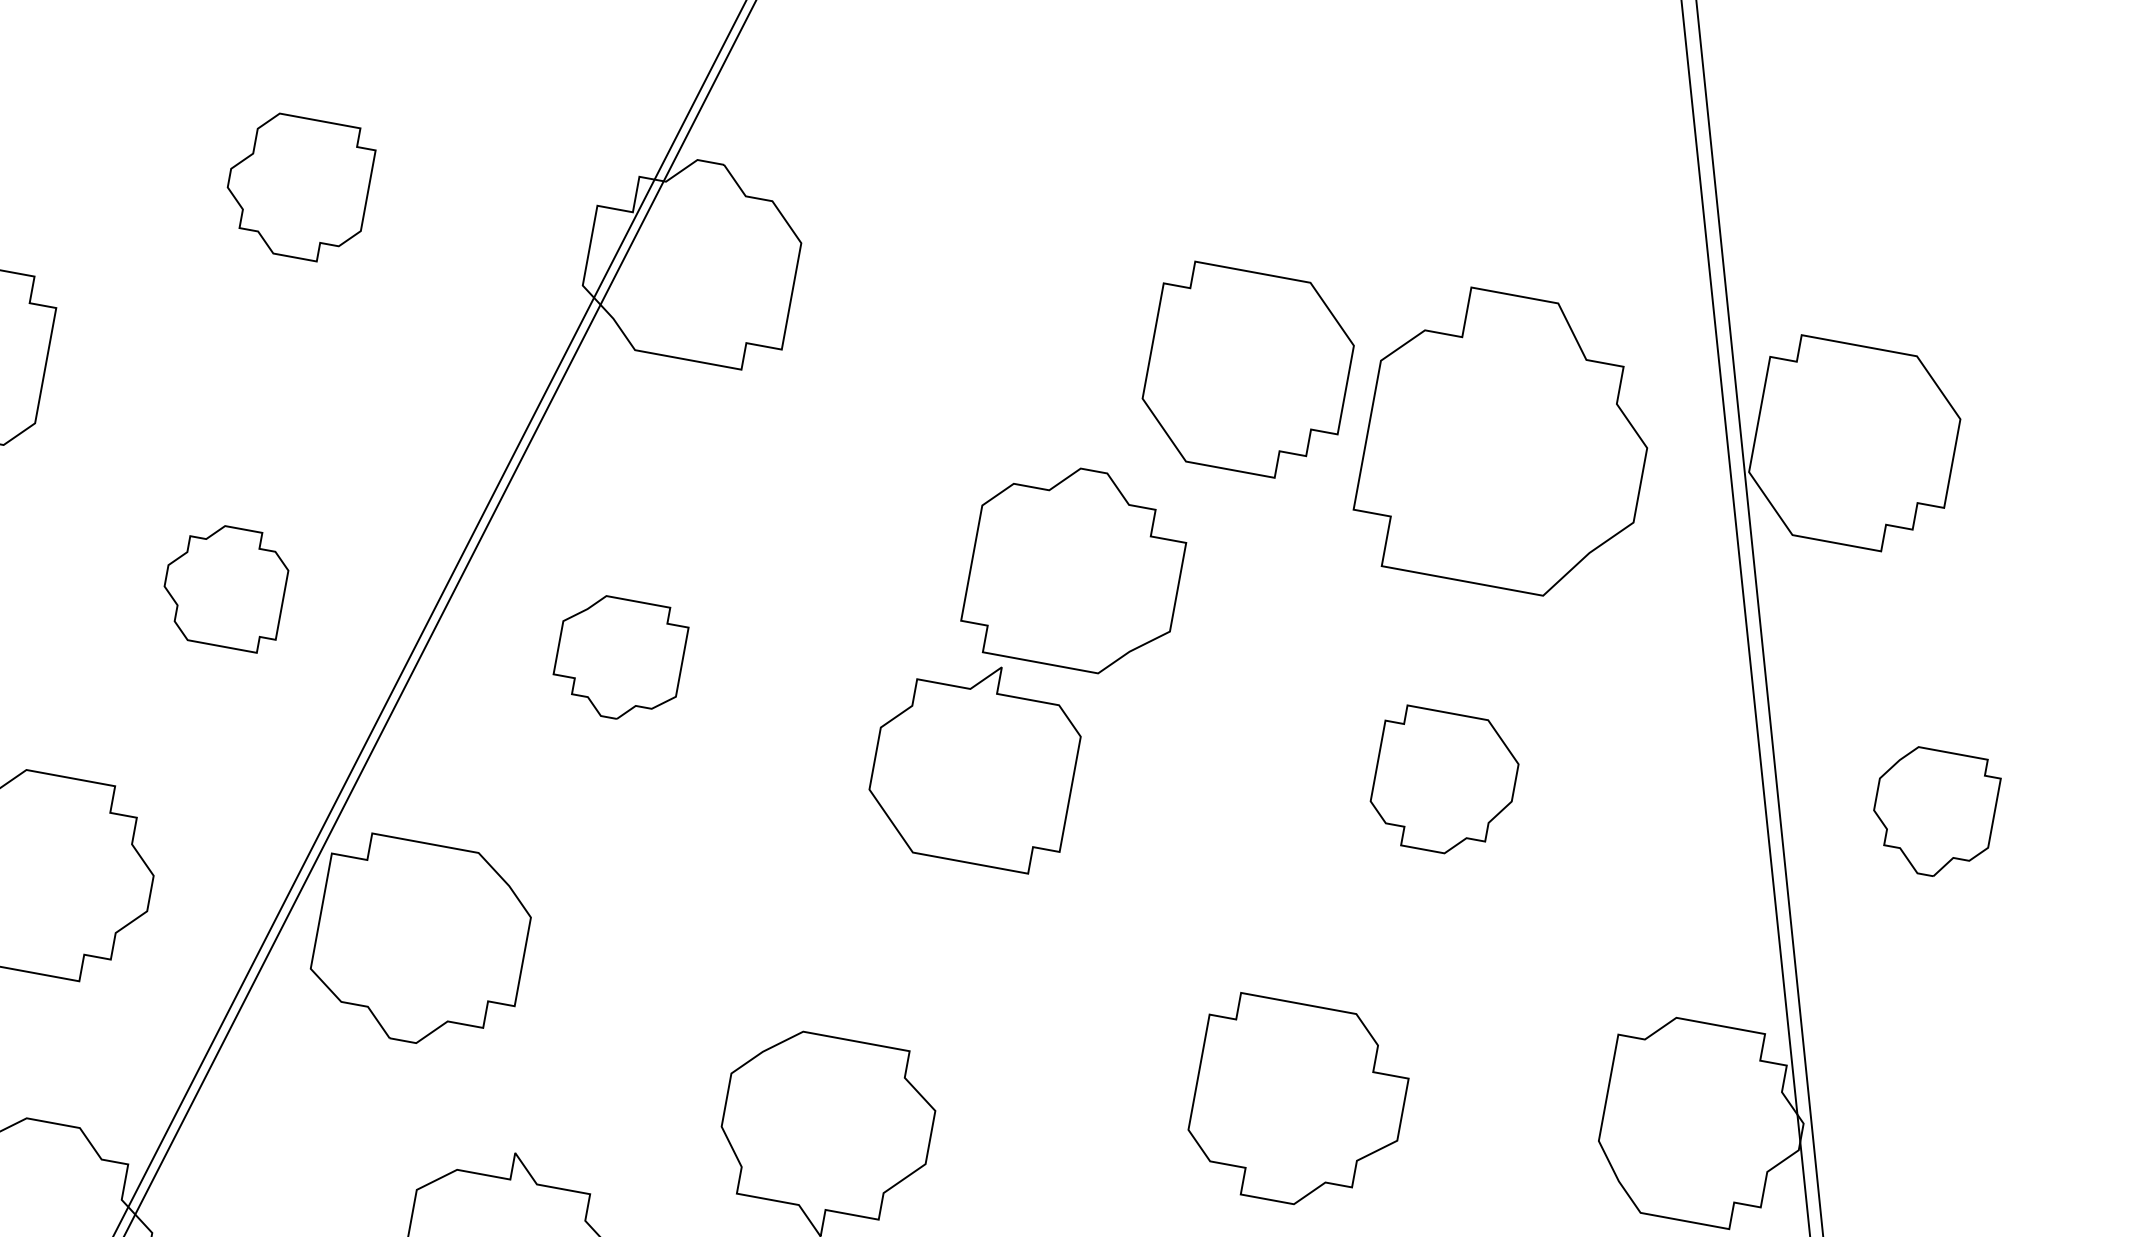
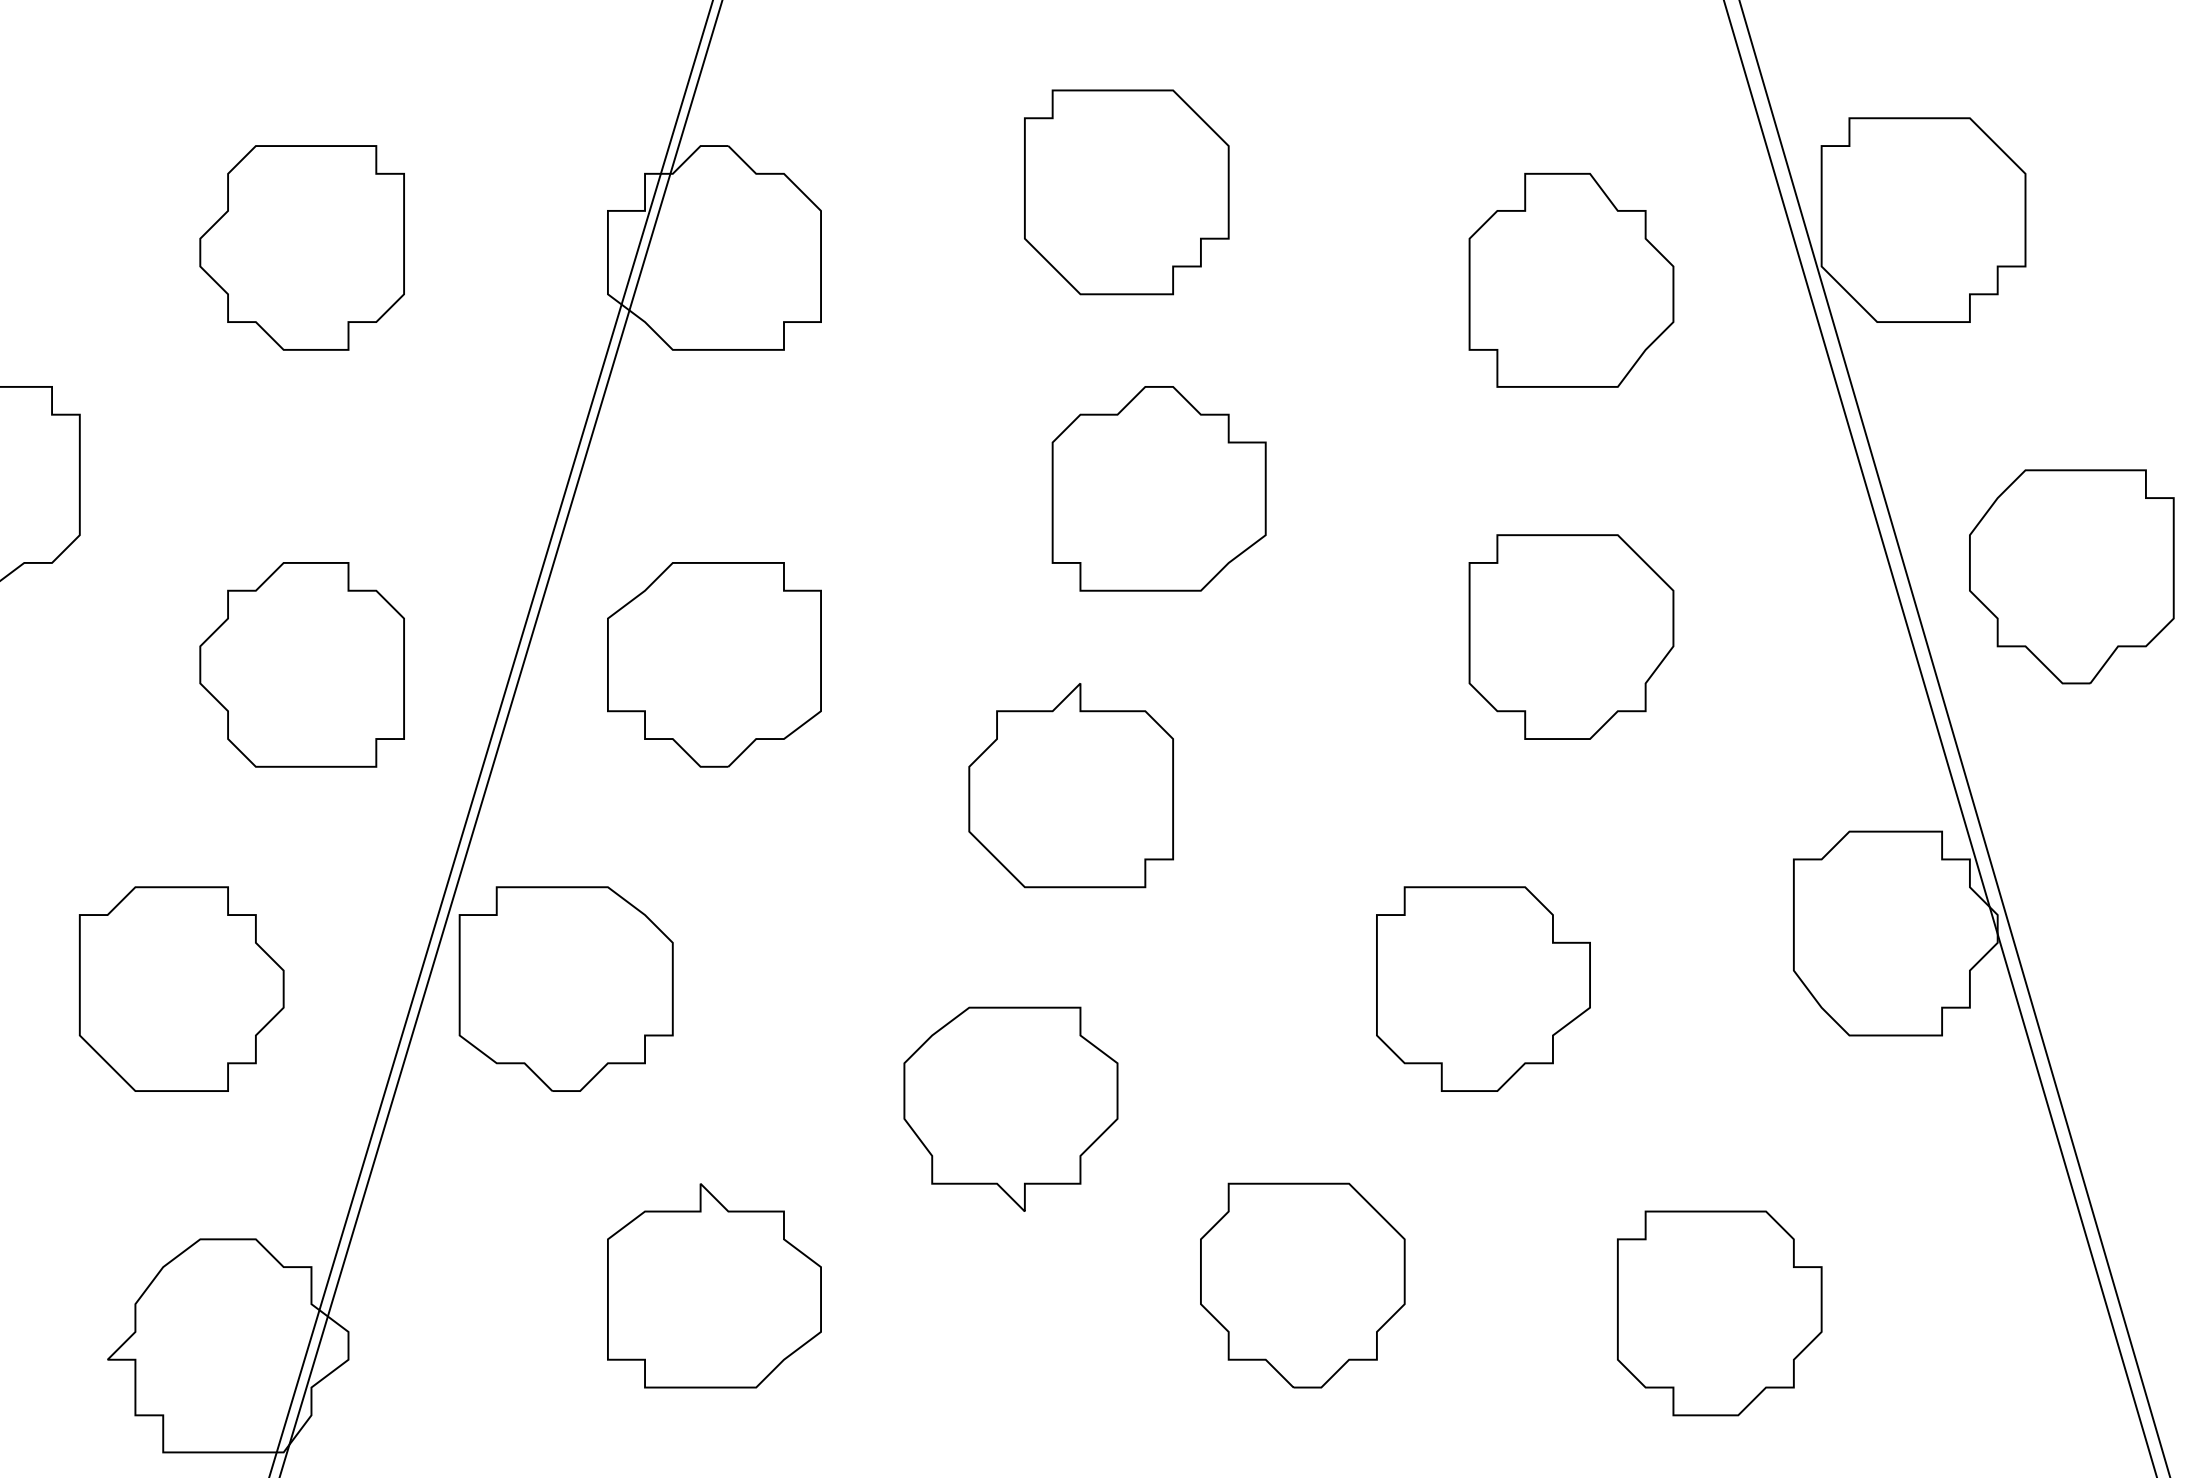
part: (297, 186) -> (301, 247), size x1.43
part: (1247, 372) -> (1126, 192), moved
part: (1507, 440) -> (1571, 279), size x0.71
part: (224, 586) -> (301, 664), size x1.67
part: (619, 658) -> (714, 664), size x1.67
part: (974, 763) -> (1070, 785), moved
part: (1444, 782) -> (1571, 636), size x1.43
part: (1933, 812) -> (2071, 576), size x1.67

